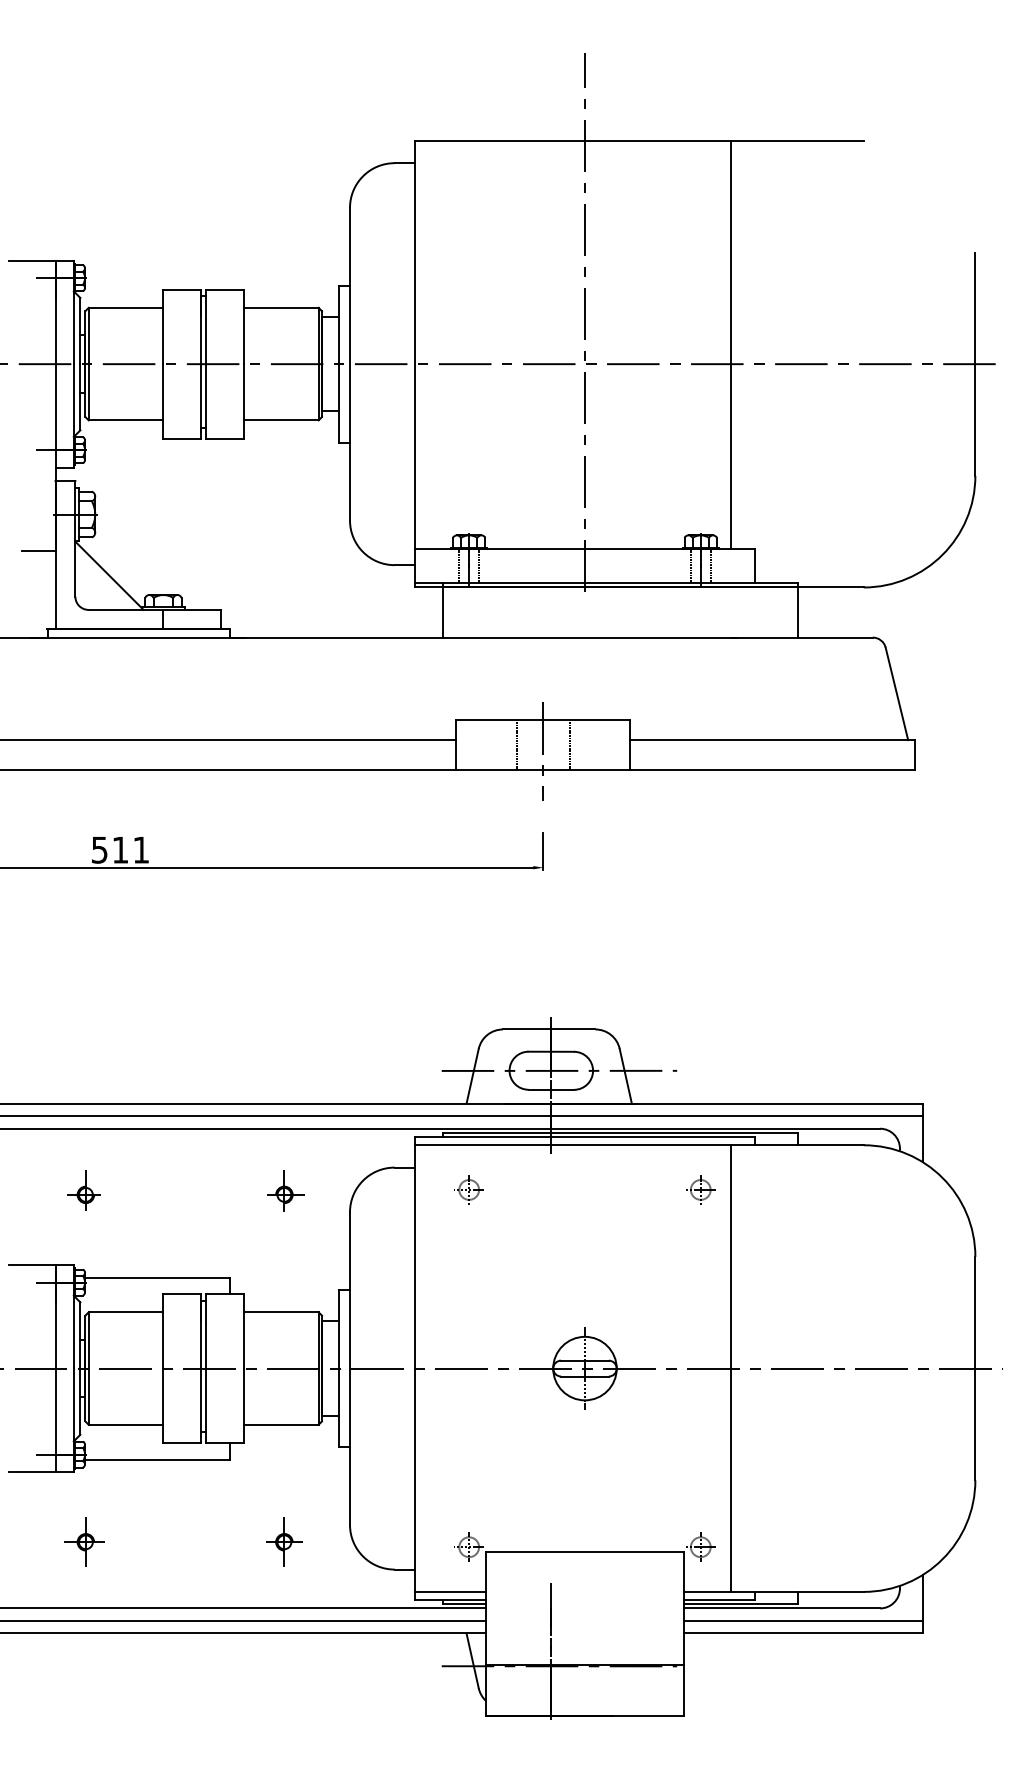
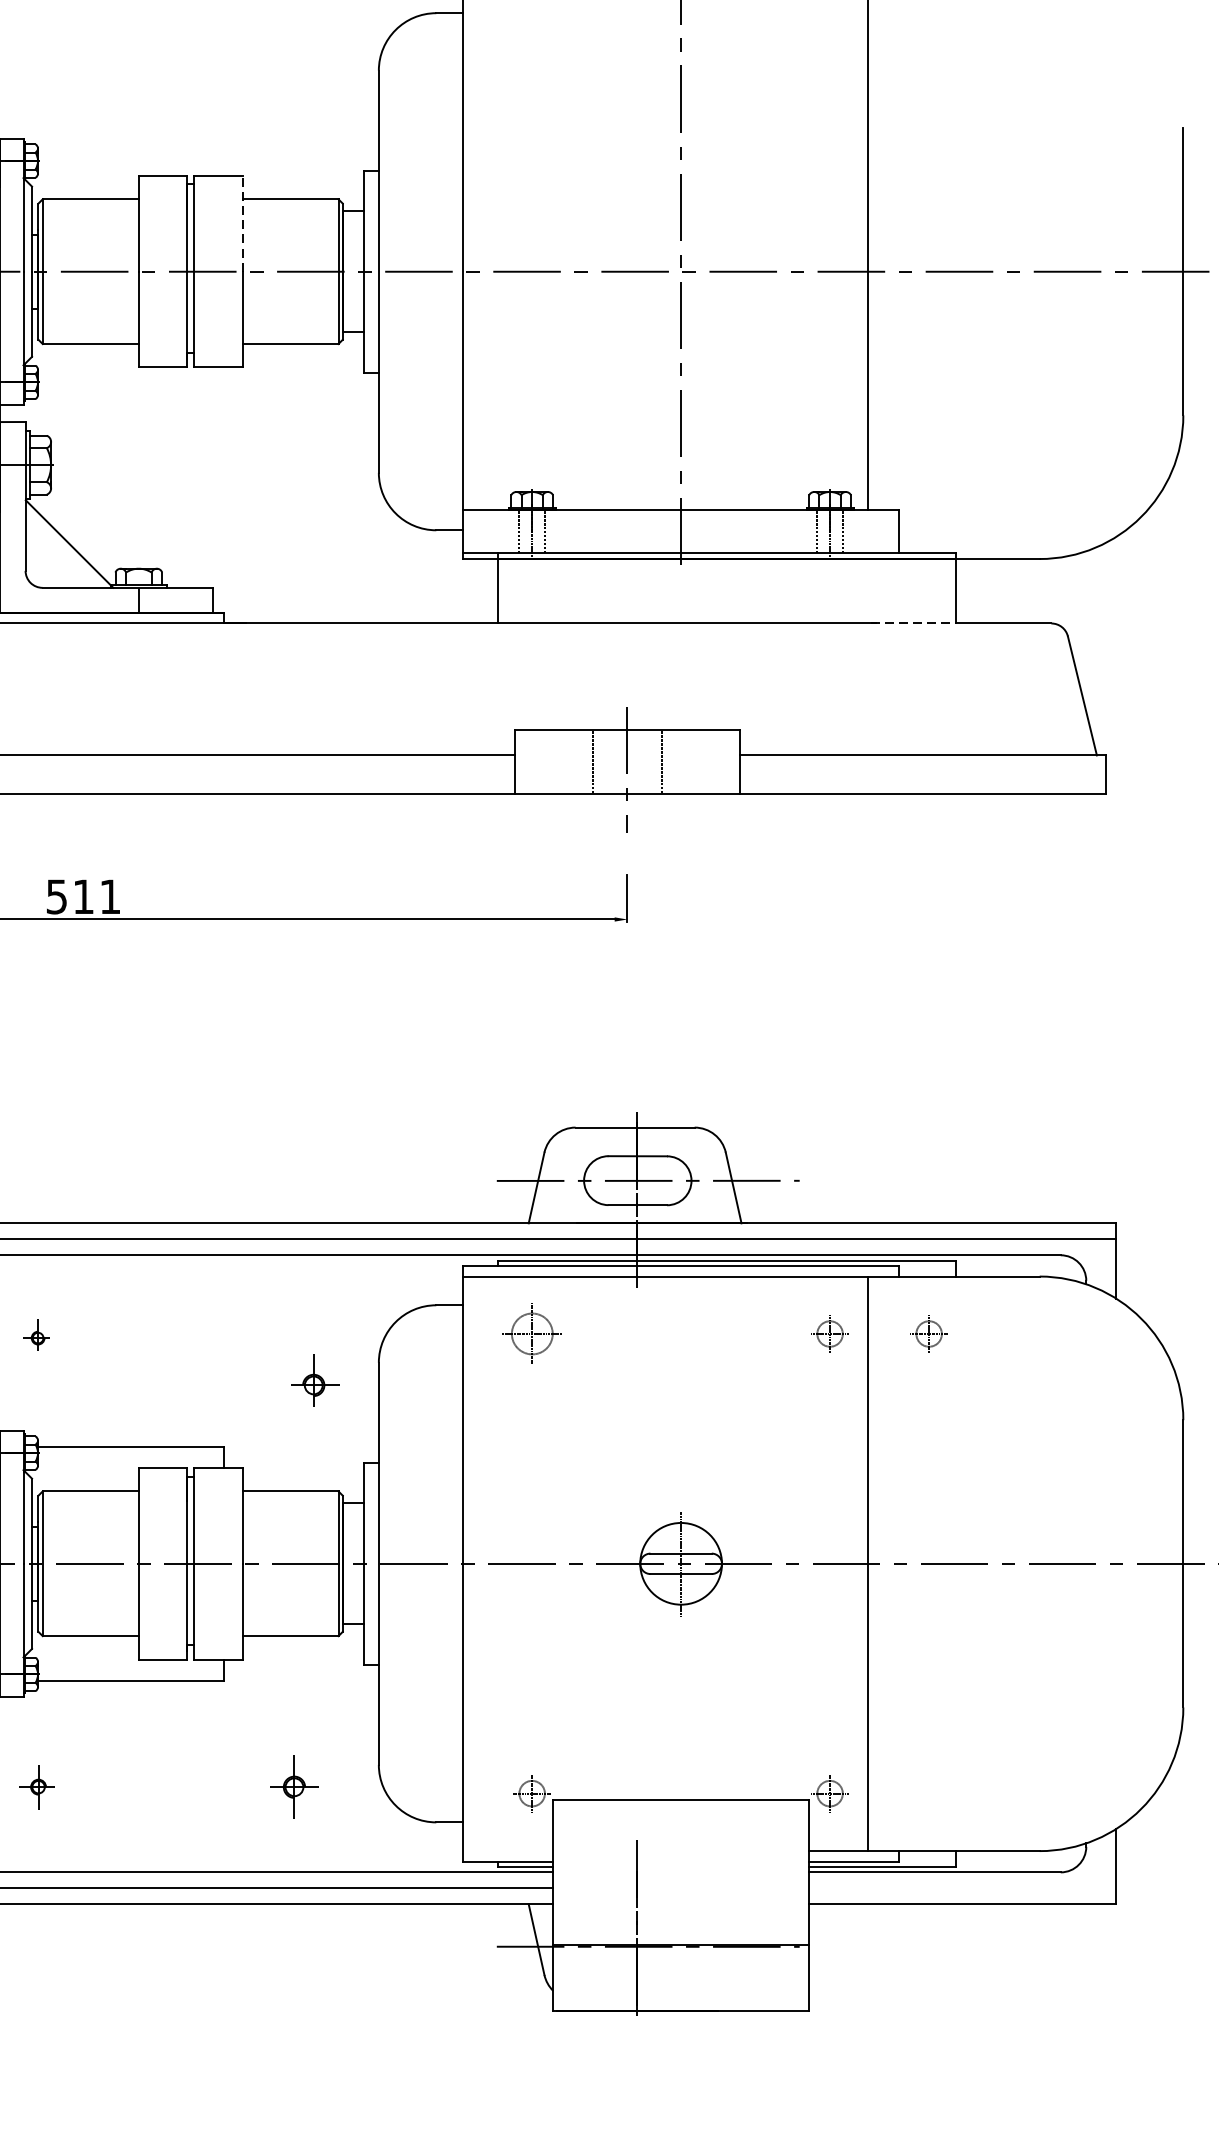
line: (244, 326) -> (243, 223), solid -> dashed
line: (765, 637) -> (913, 623), solid -> dashed
part: (468, 1189) -> (531, 1333), size x1.6
part: (777, 1189) -> (928, 1333), added
part: (83, 1190) -> (36, 1334), size x0.6
part: (285, 1190) -> (315, 1379), moved
part: (84, 1541) -> (37, 1786), size x0.7
line: (450, 1591) -> (508, 1850), removed
line: (803, 1620) -> (962, 1887), removed

